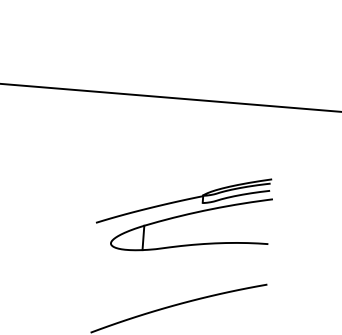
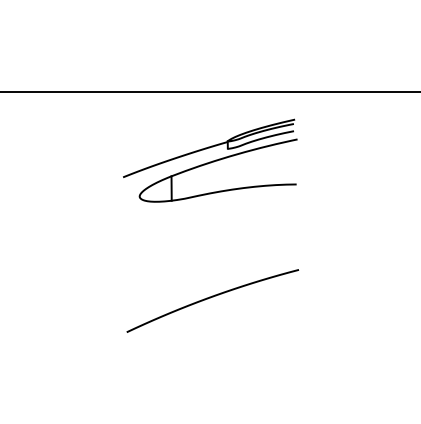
part: (184, 213) -> (210, 160), moved

